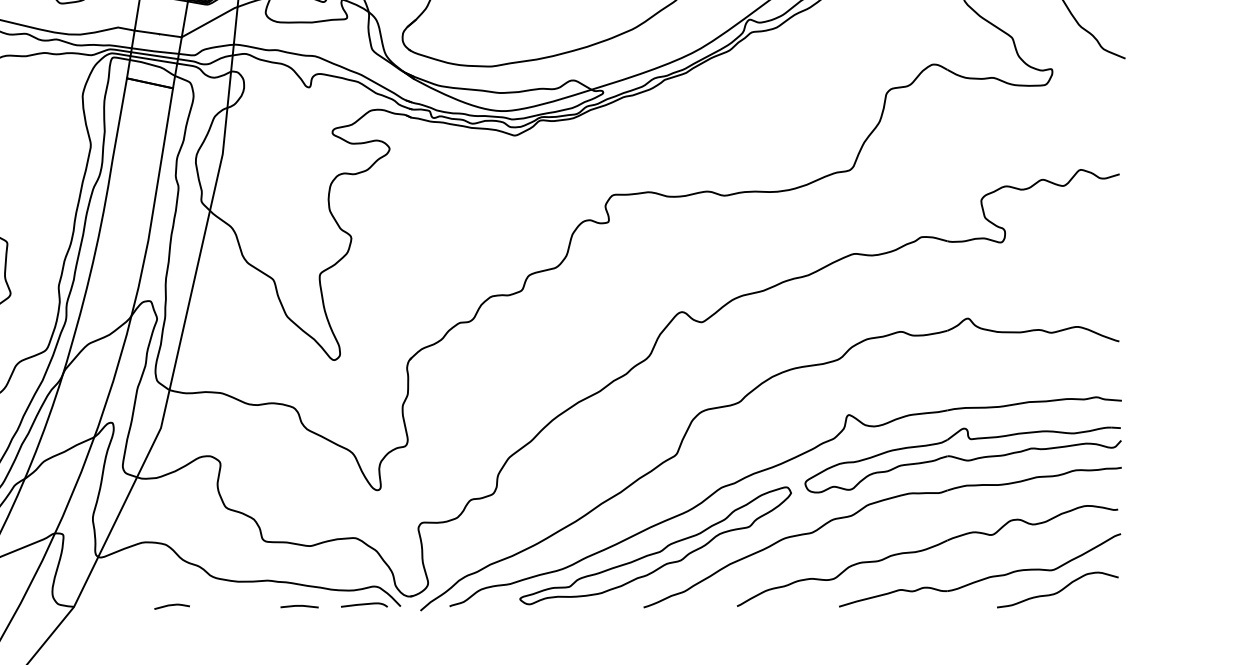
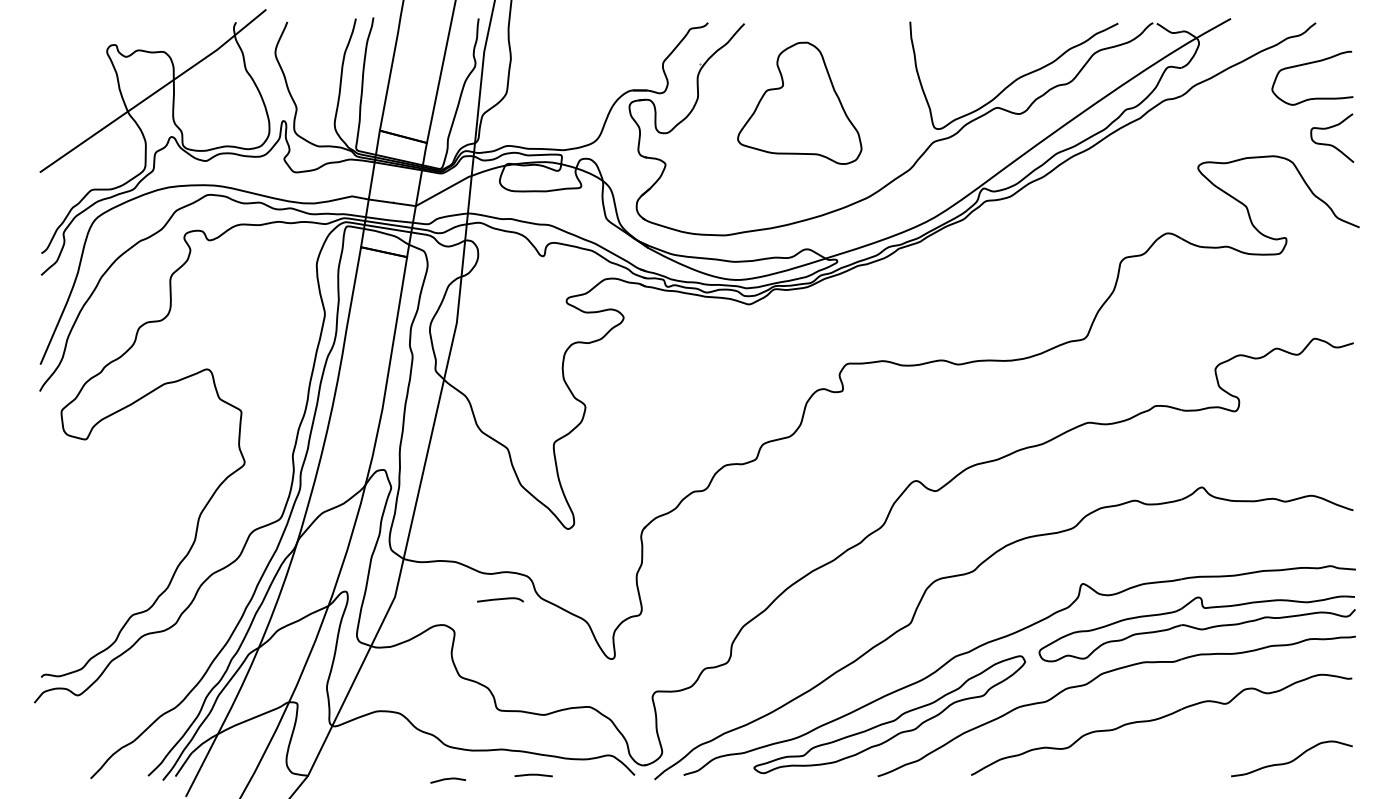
part: (984, 577) -> (1218, 746), removed
curve: (364, 604) -> (500, 599), moved
curve: (172, 605) -> (448, 779), moved

